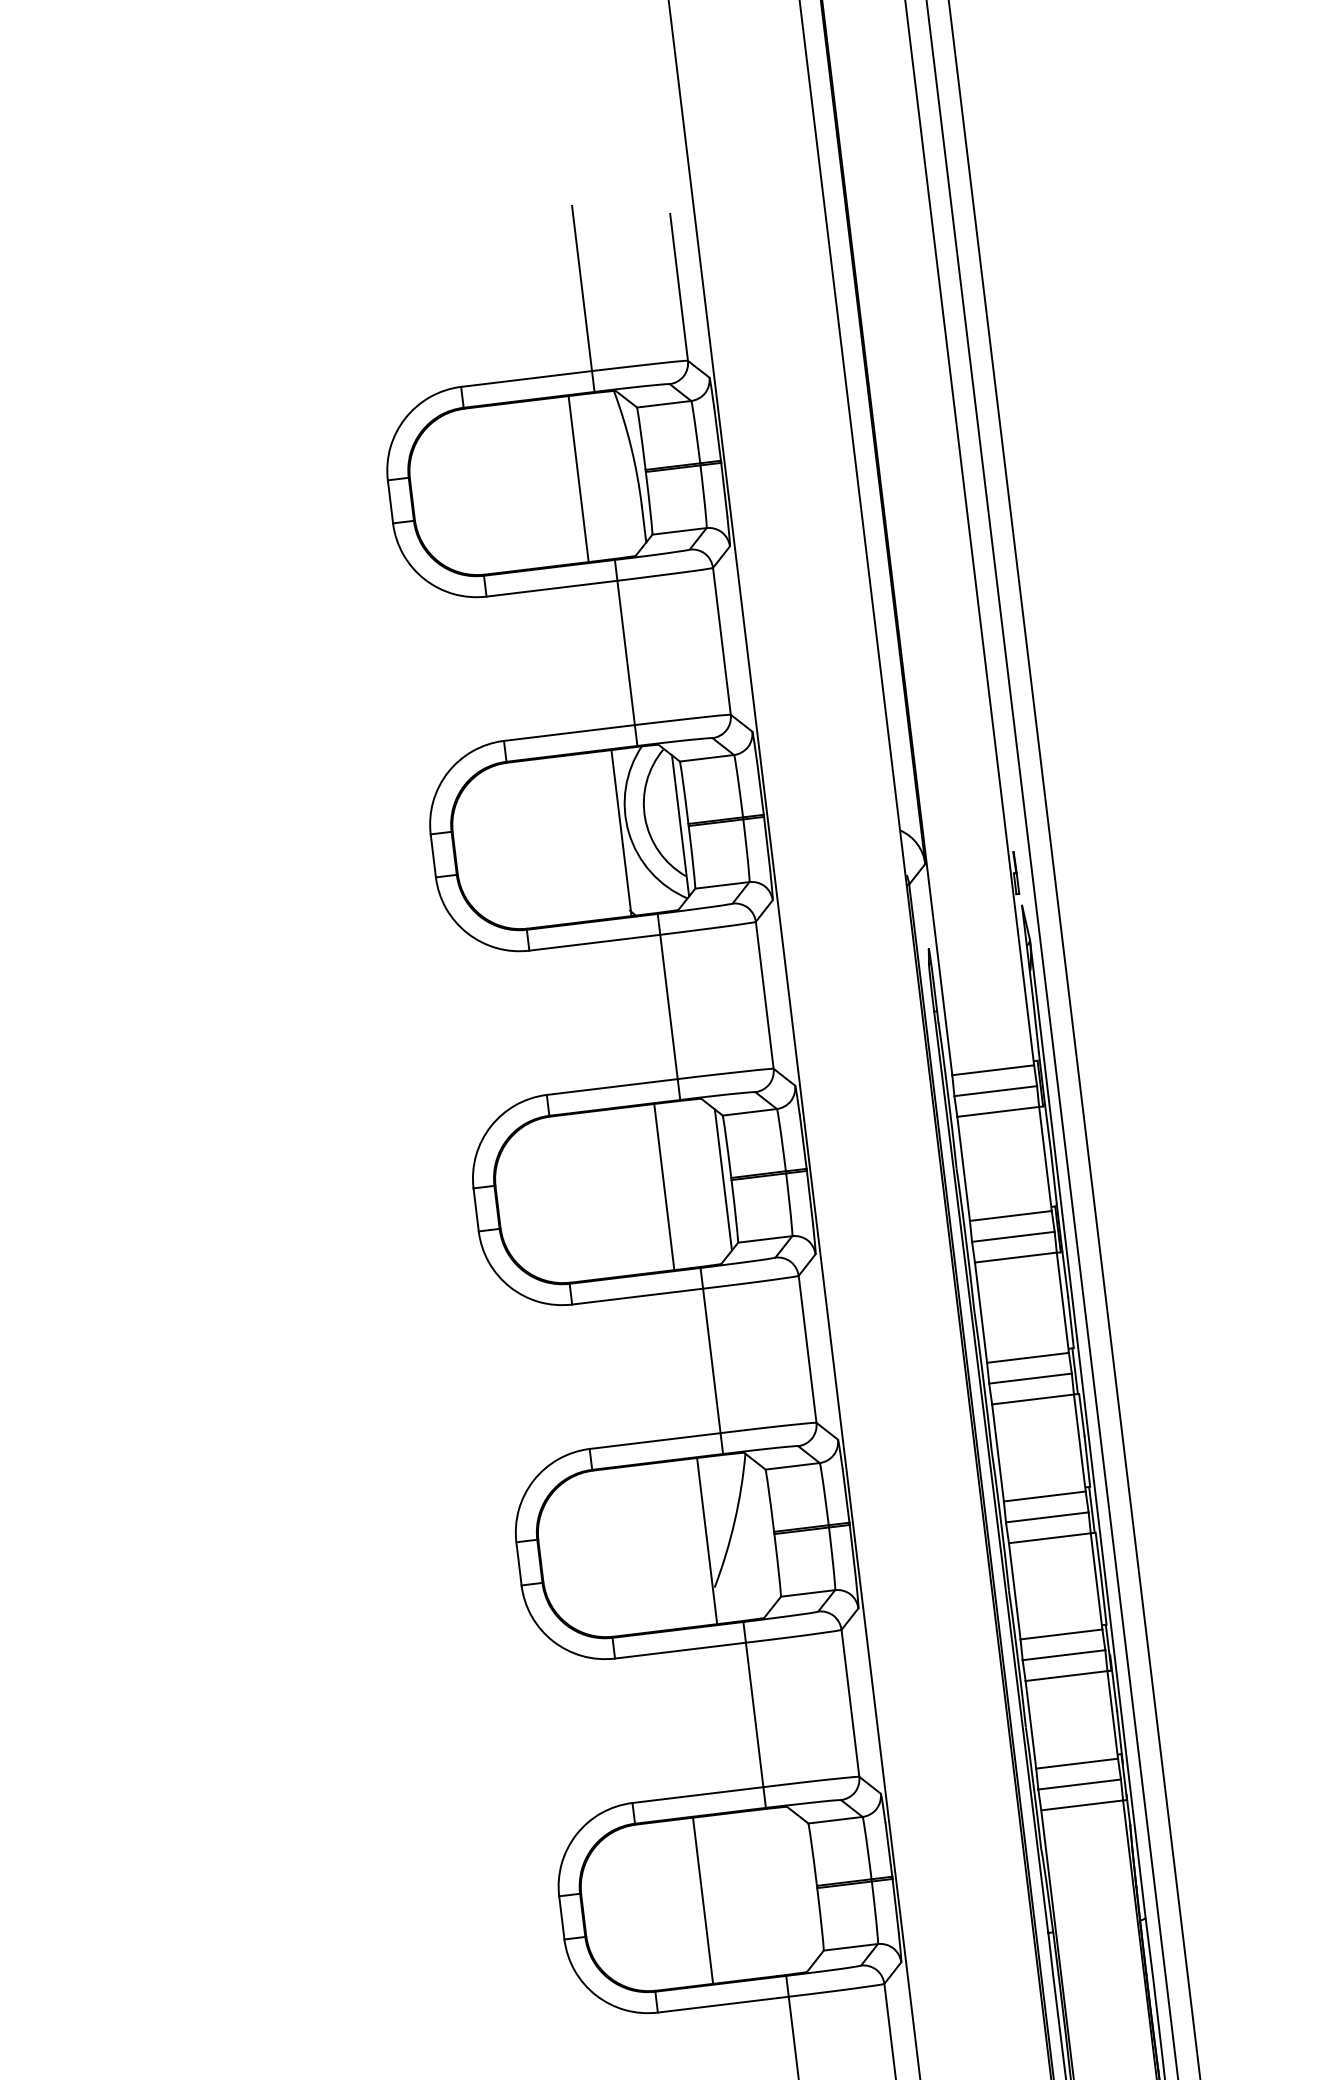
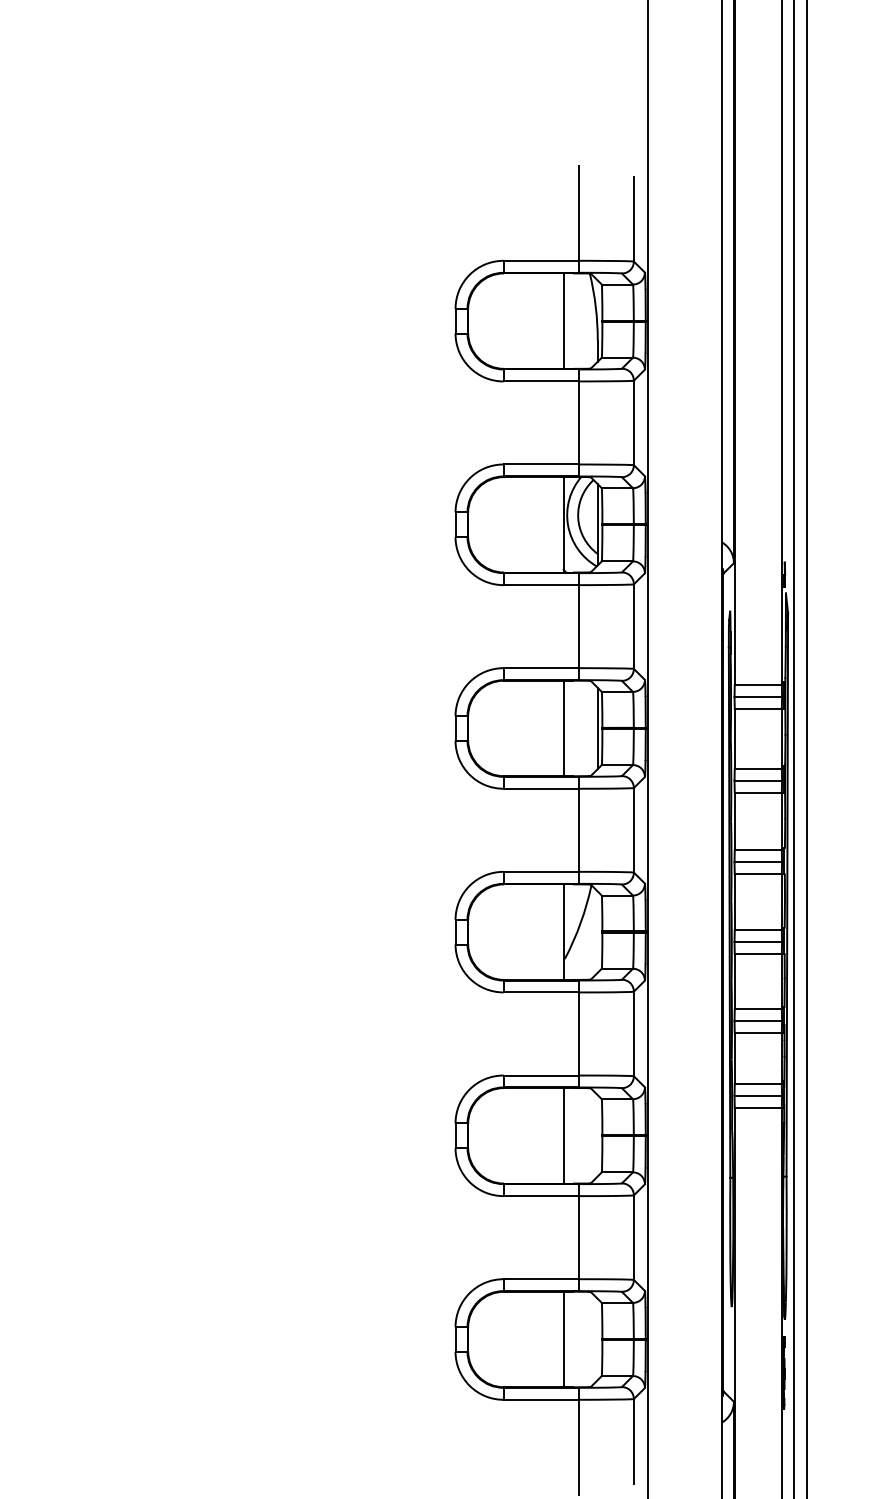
line: (702, 1900) -> (563, 1135), moved

